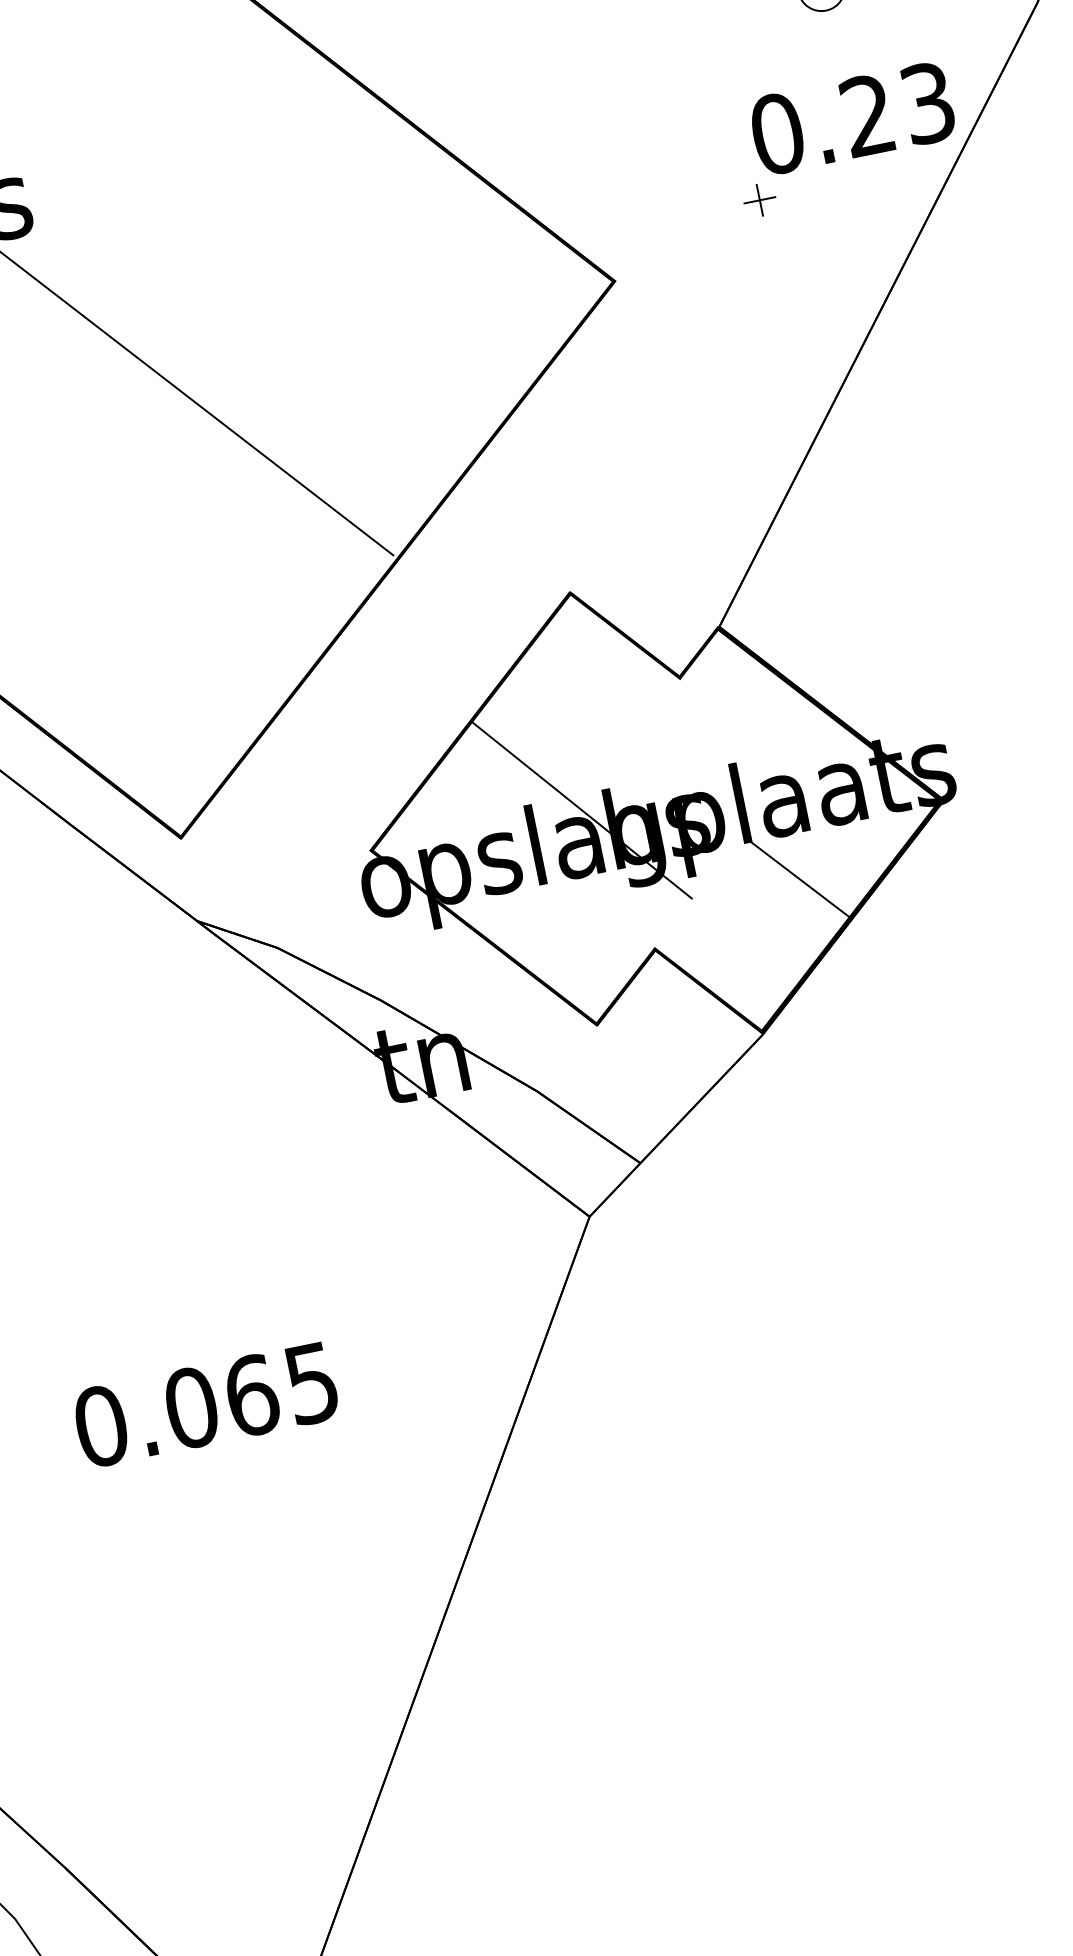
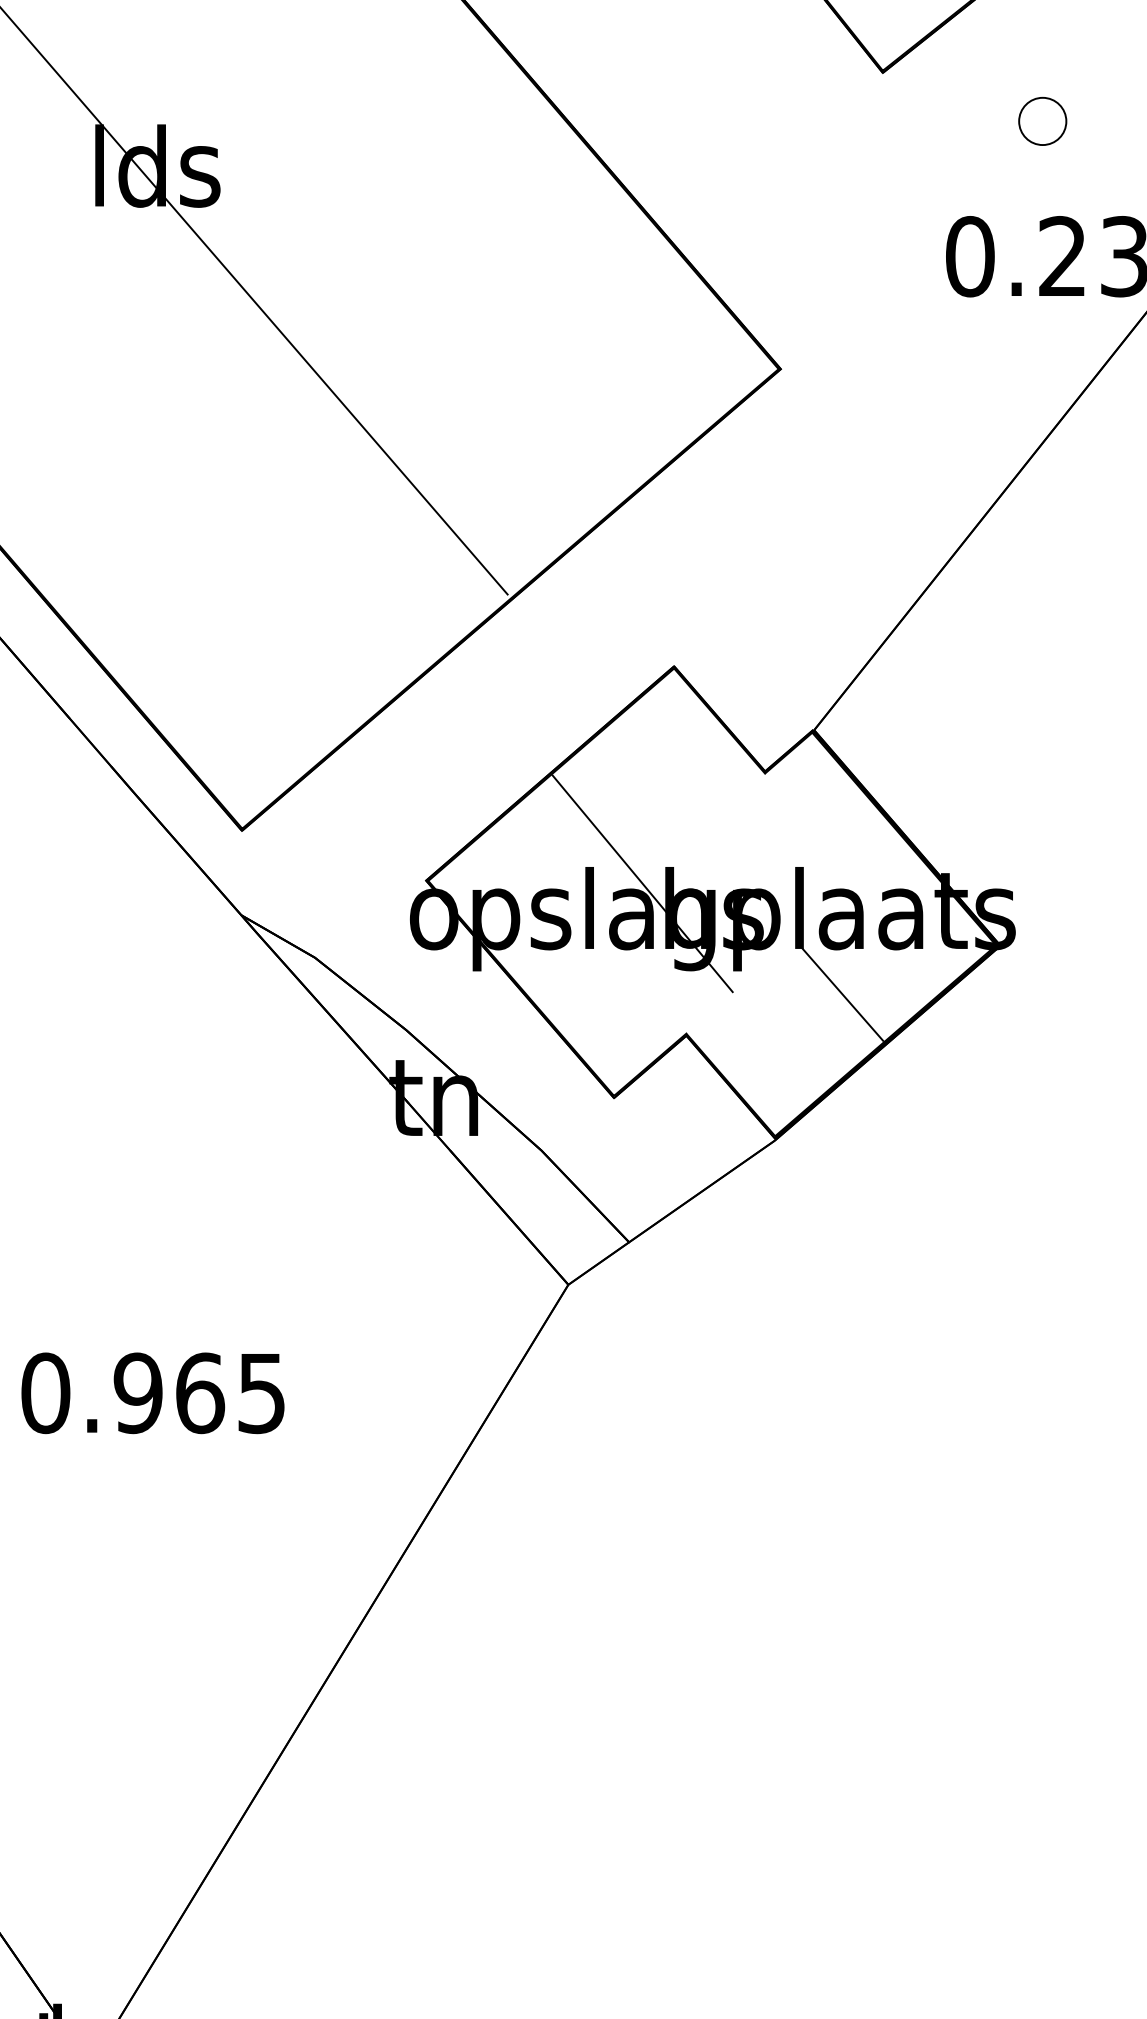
part: (759, 200) -> (939, 318), removed
text: (190, 1408) -> (137, 1393), 0.065 -> 0.965

